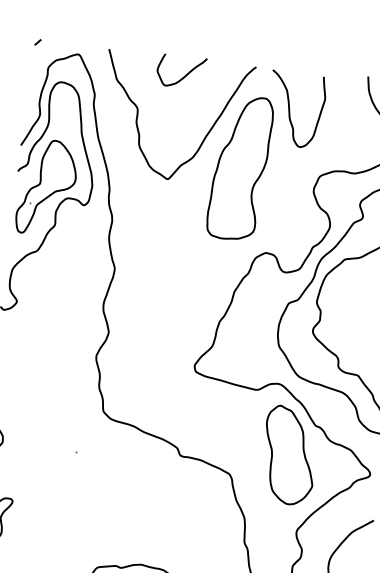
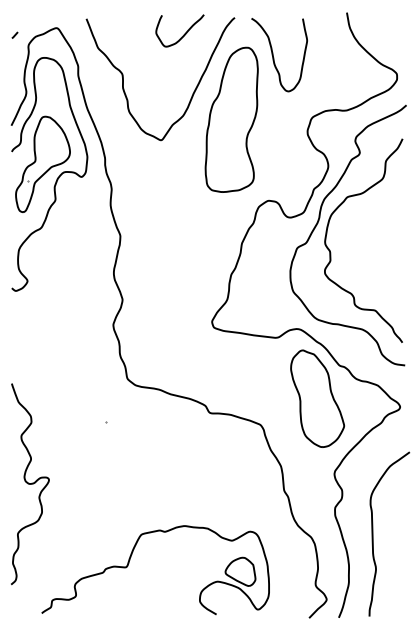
line: (37, 41) -> (14, 34), moved
curve: (184, 75) -> (183, 34), moved

